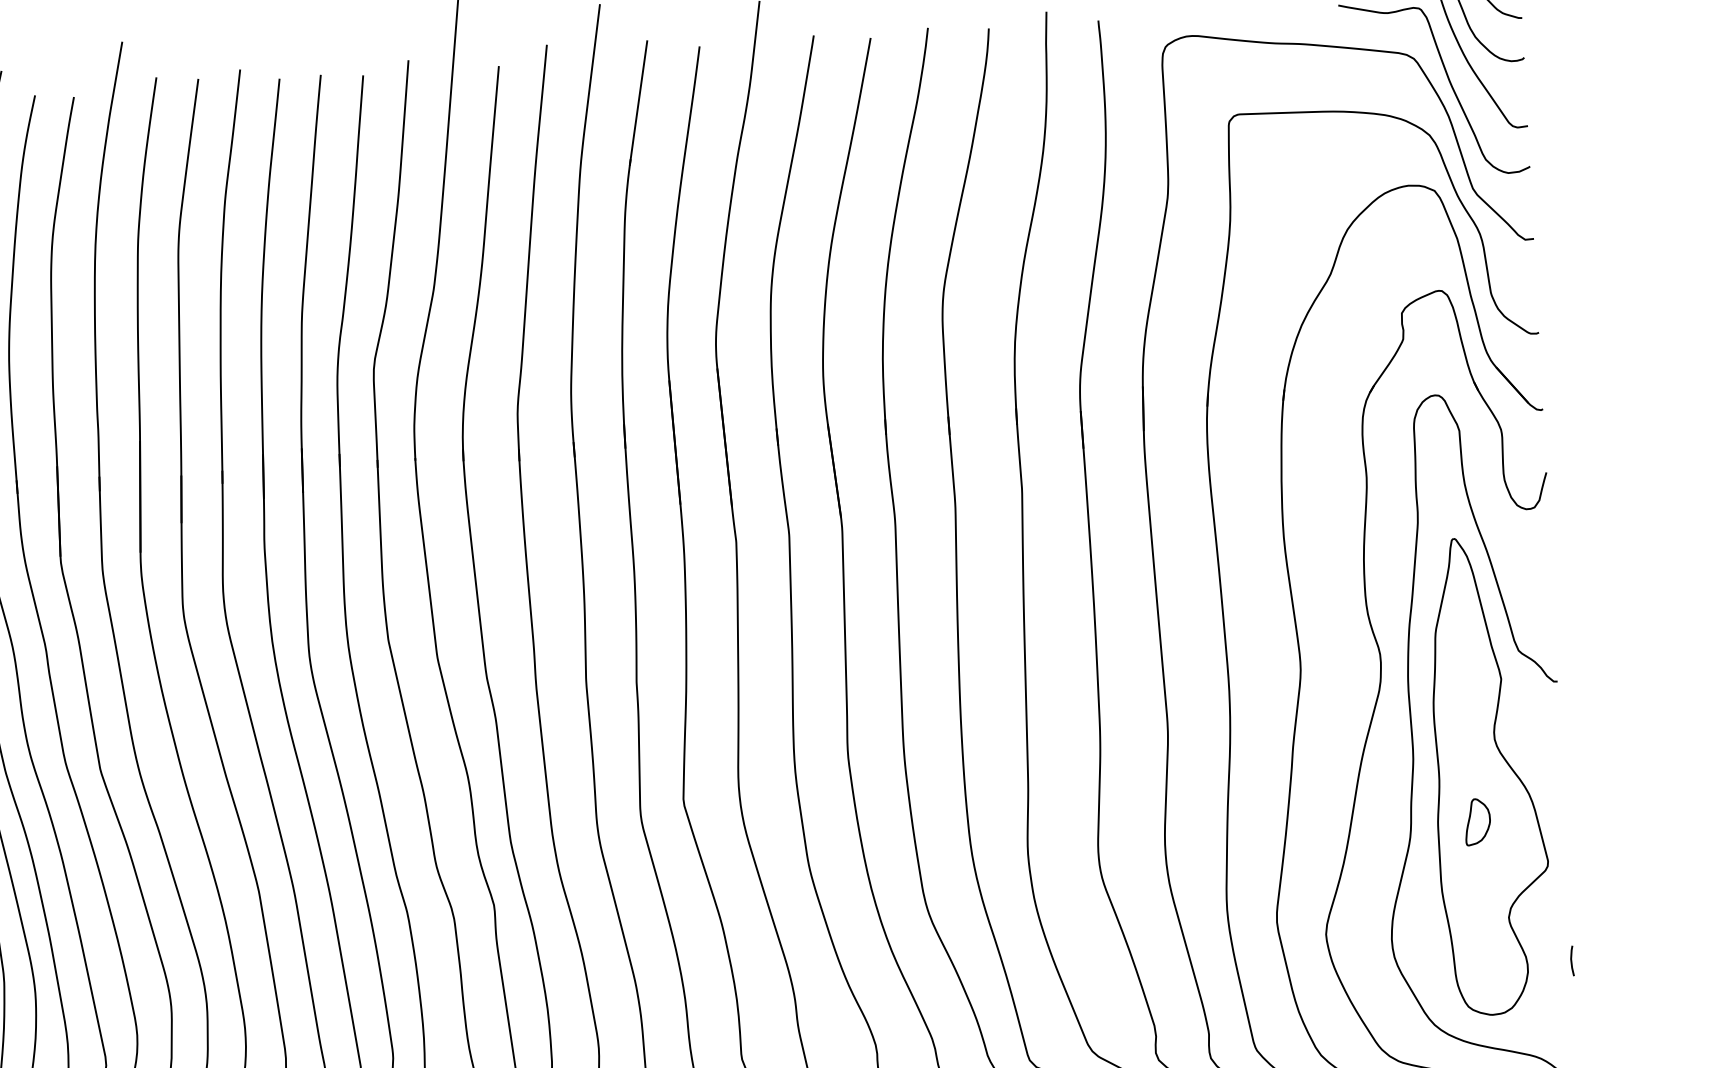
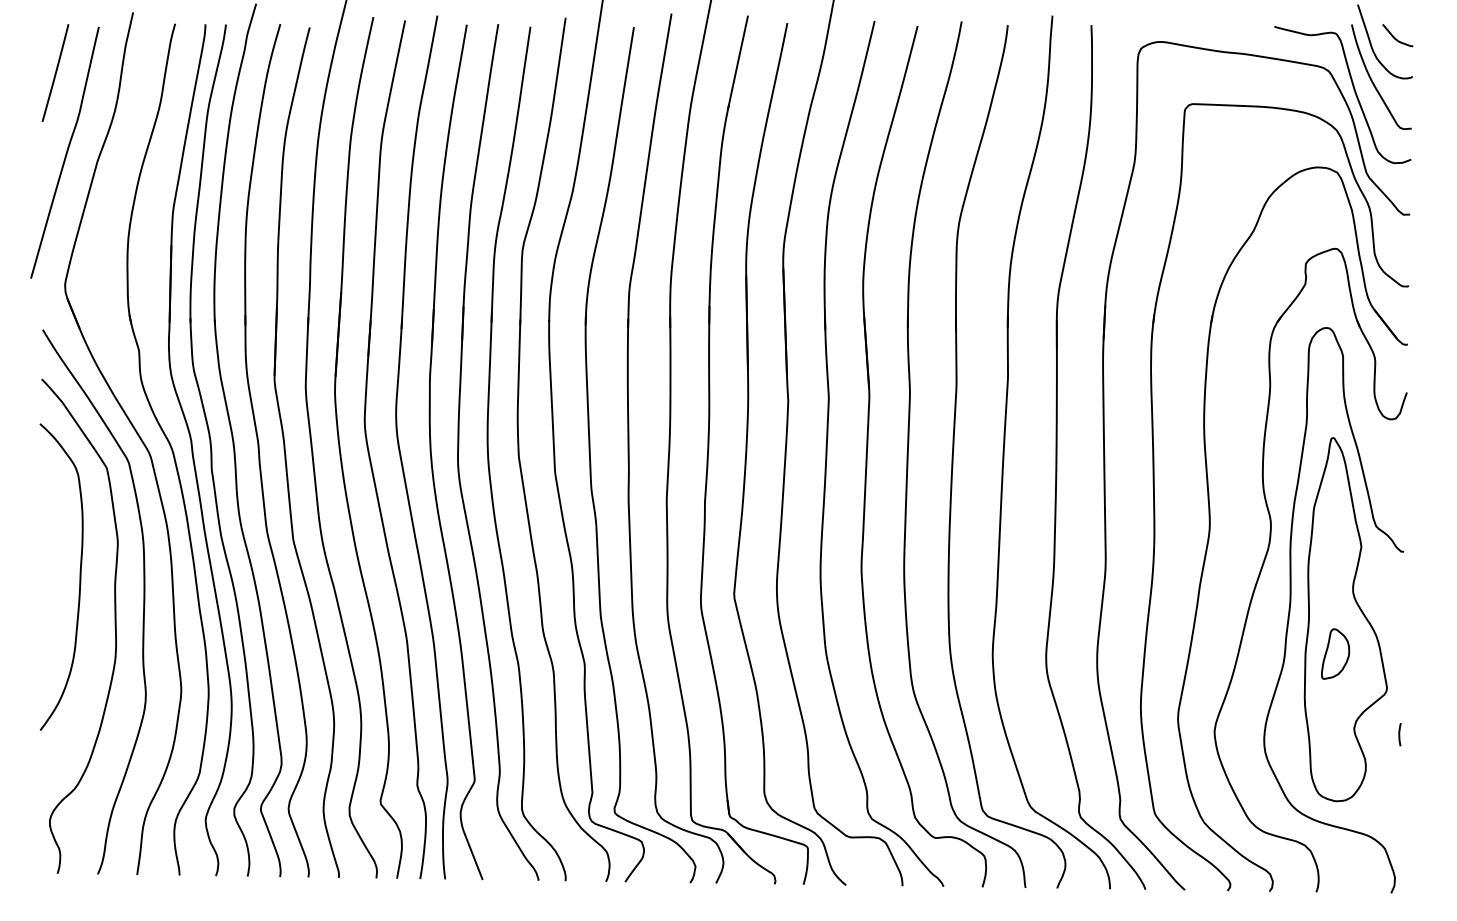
part: (1477, 821) -> (1335, 653), size x1.43
line: (1571, 960) -> (1399, 734), moved

